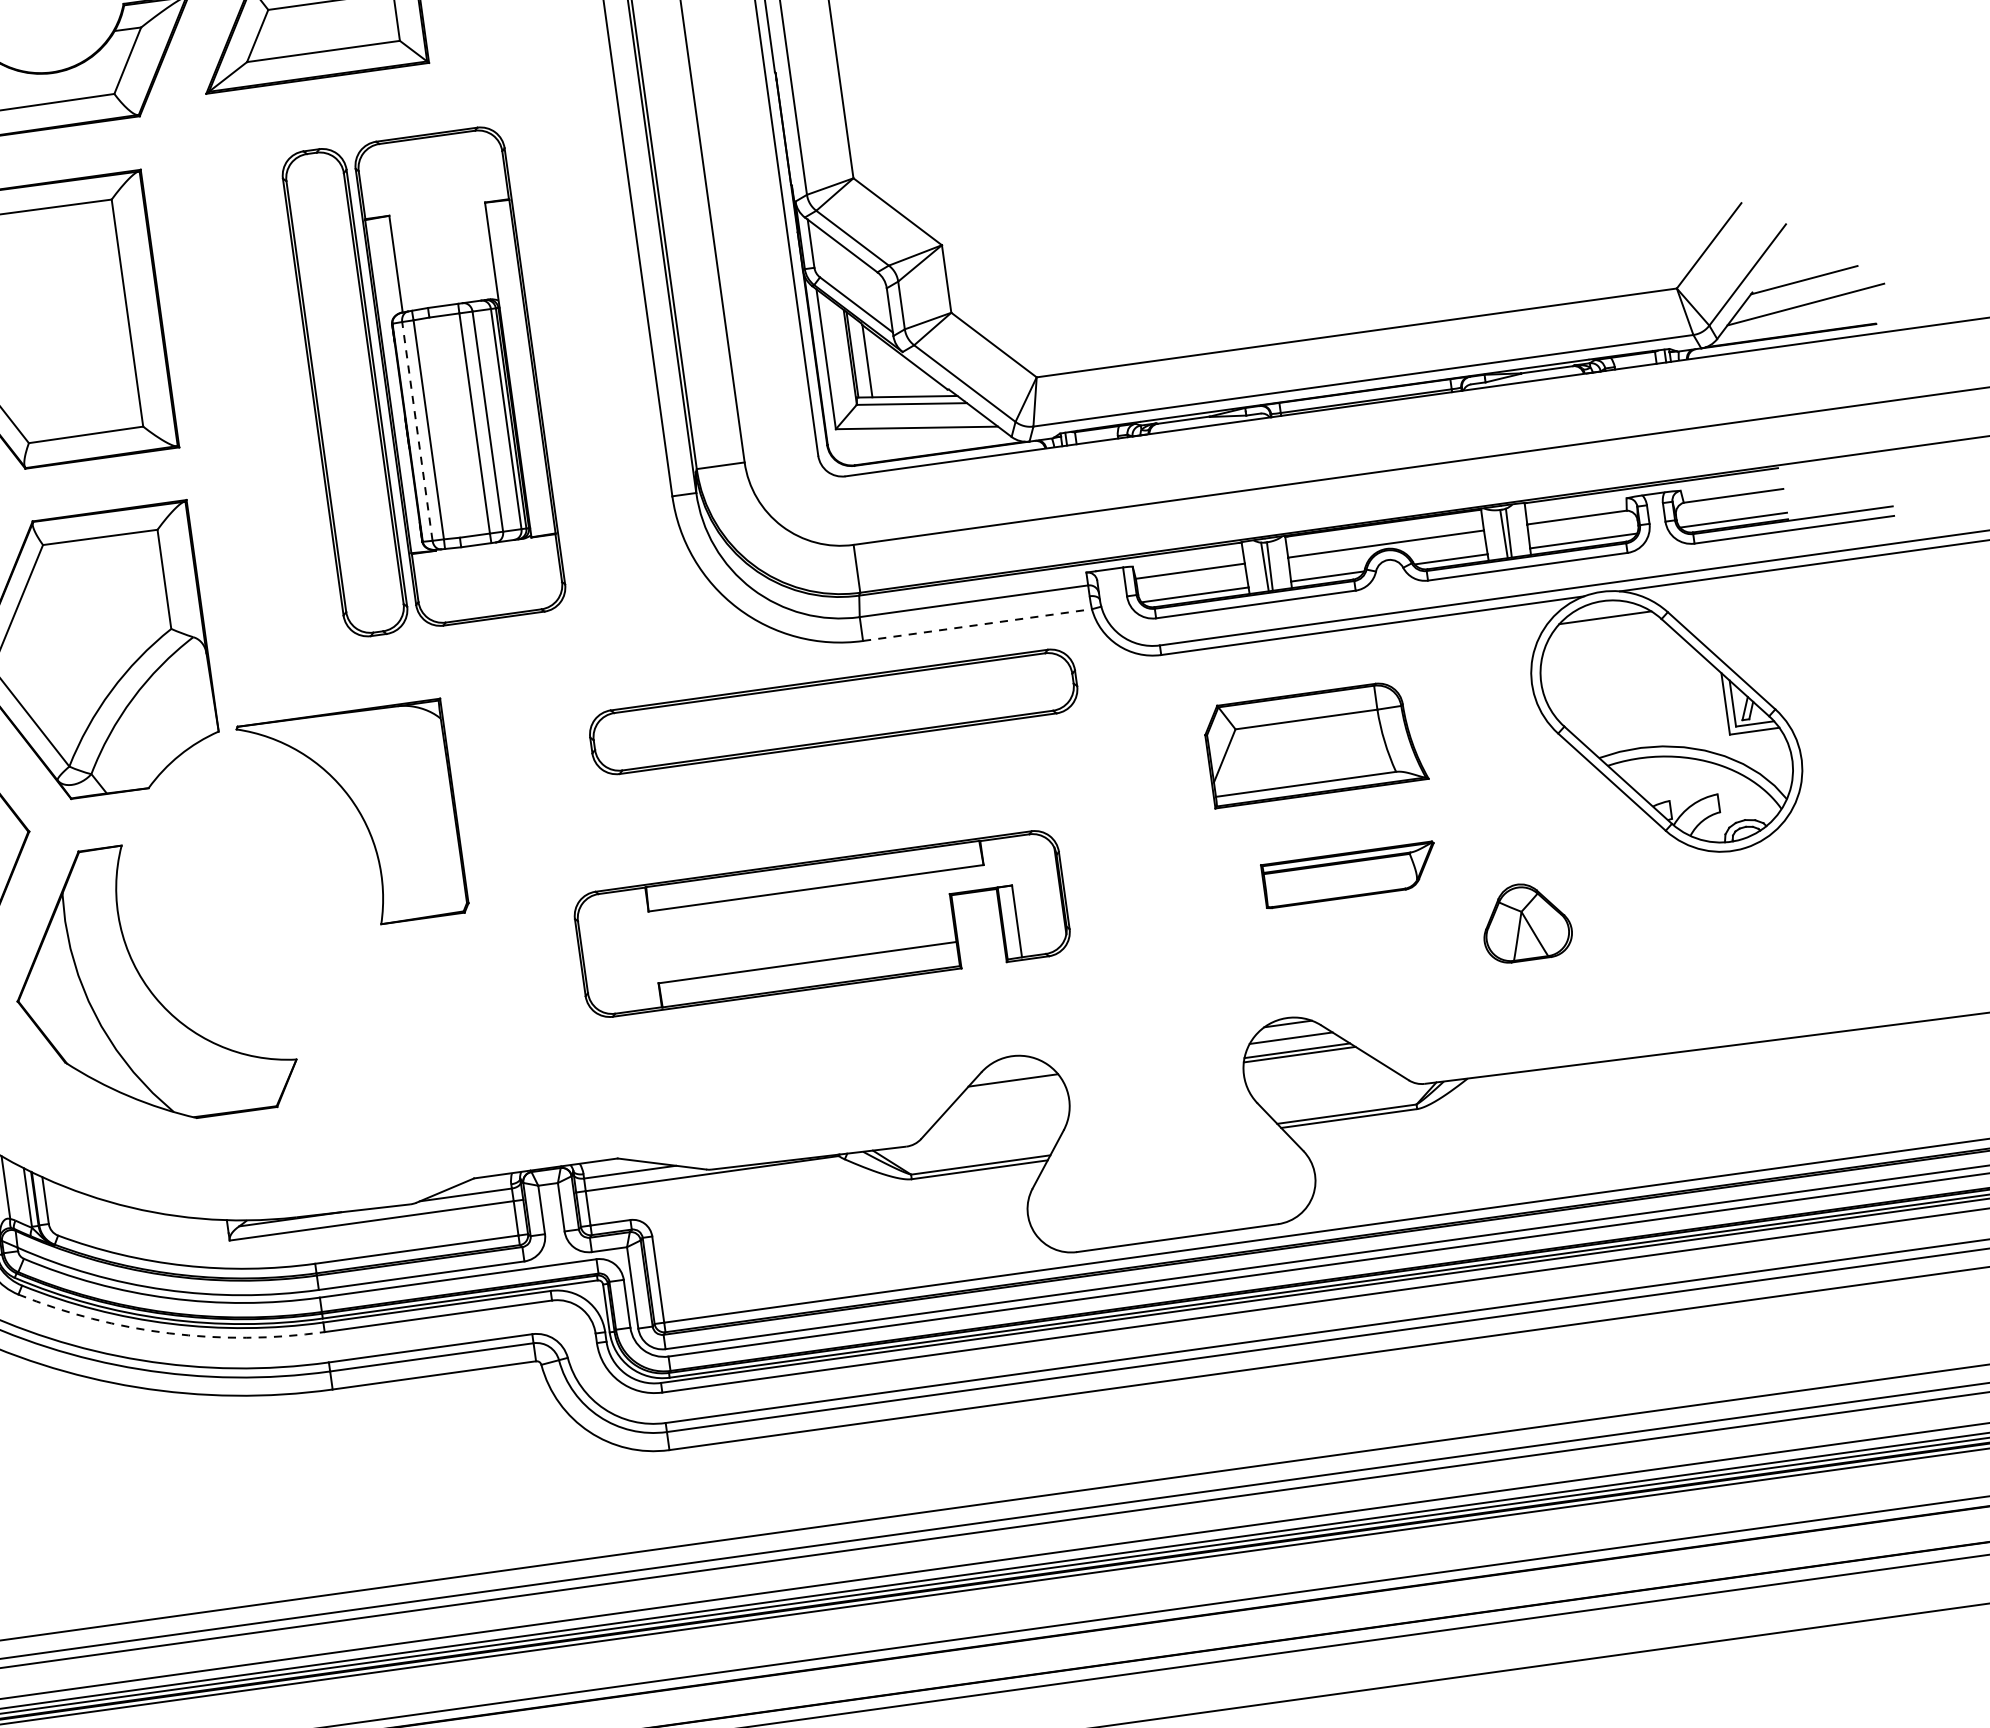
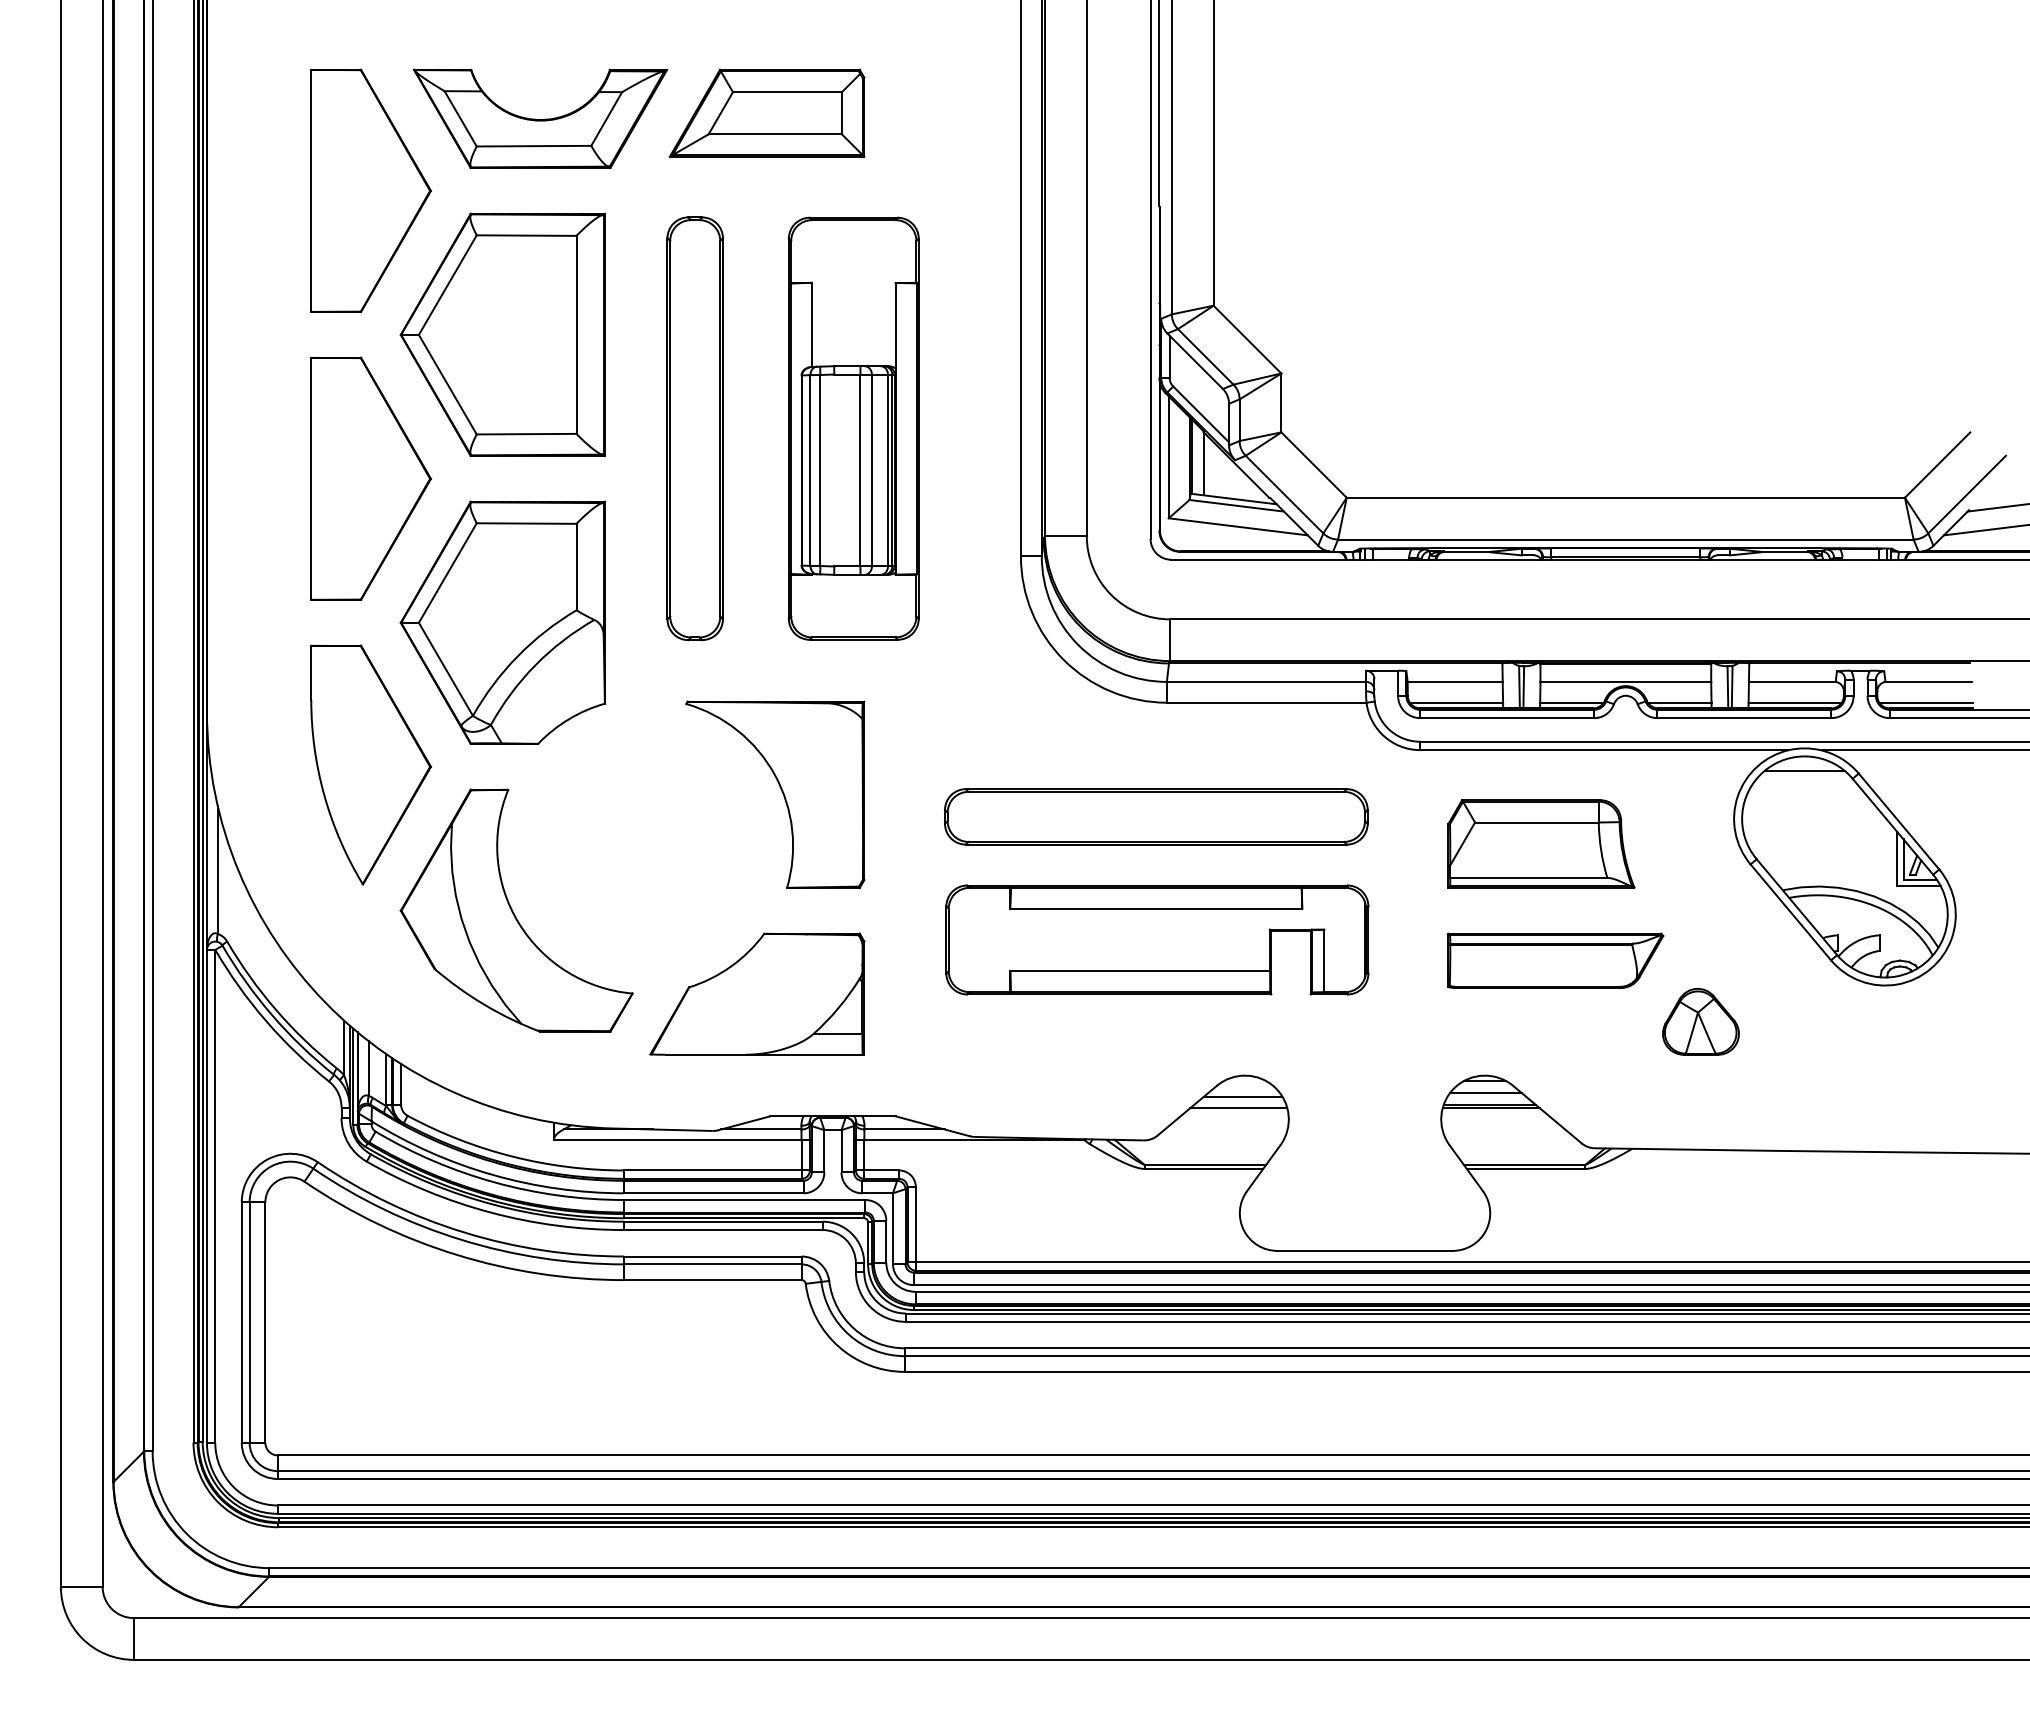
part: (344, 392) -> (694, 428), moved
line: (417, 431) -> (810, 470), dashed -> solid
line: (977, 624) -> (1266, 702), dashed -> solid
part: (833, 711) -> (1156, 816), moved
part: (359, 814) -> (781, 791), moved
part: (1349, 874) -> (1555, 960), size x1.43
part: (822, 923) -> (1157, 939), moved
part: (439, 1039) -> (757, 993), added
line: (1009, 1094) -> (1238, 1108), added
arc: (169, 1333) -> (491, 1212), dashed -> solid

